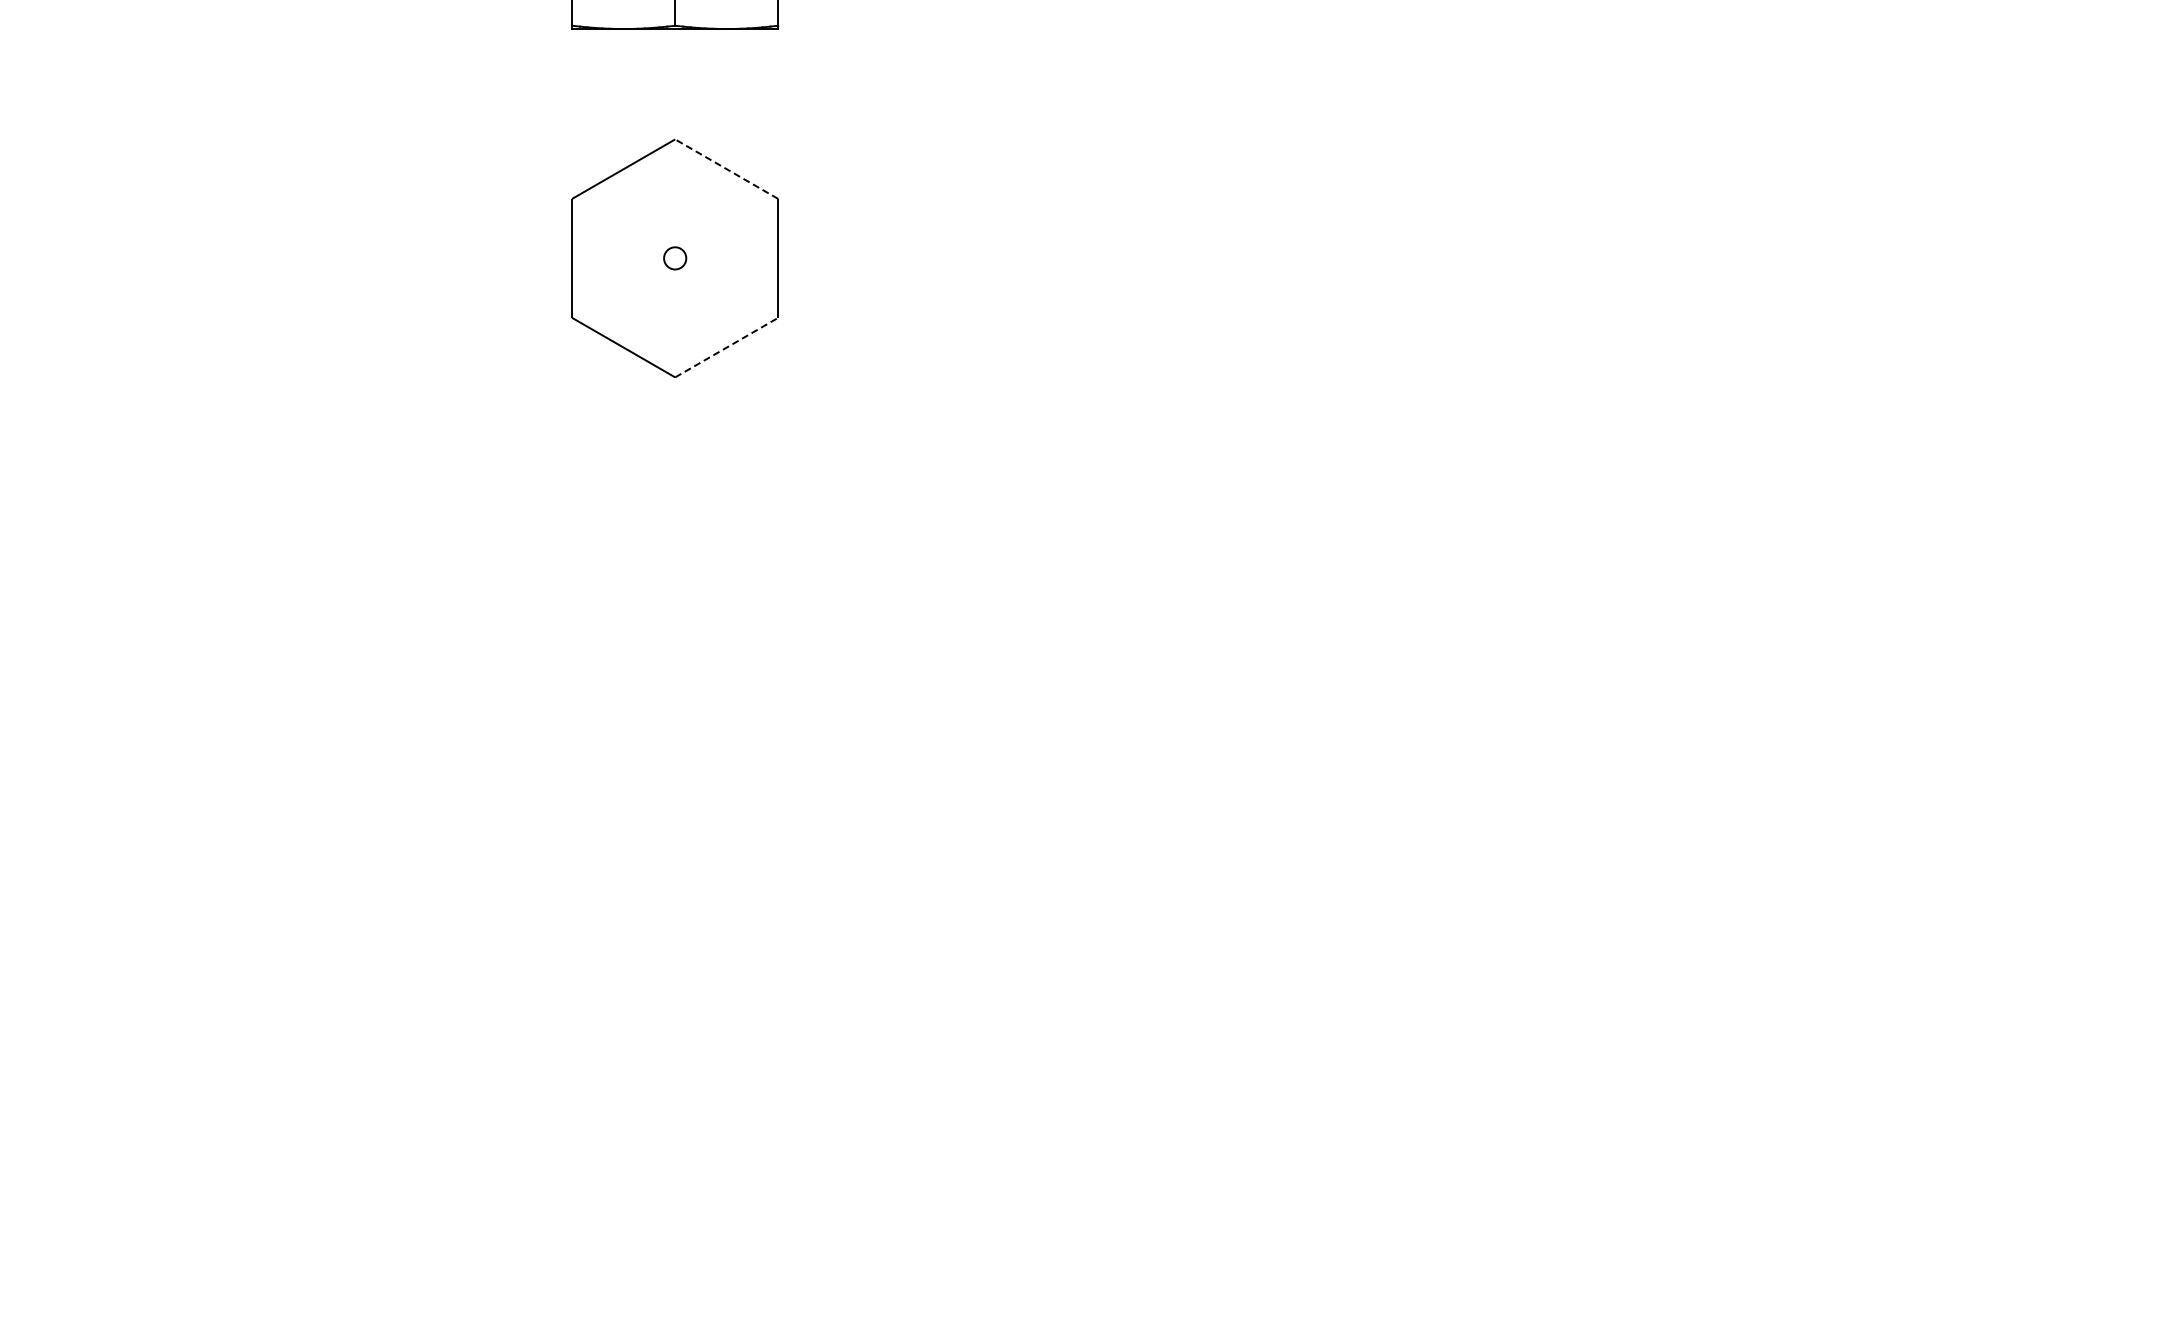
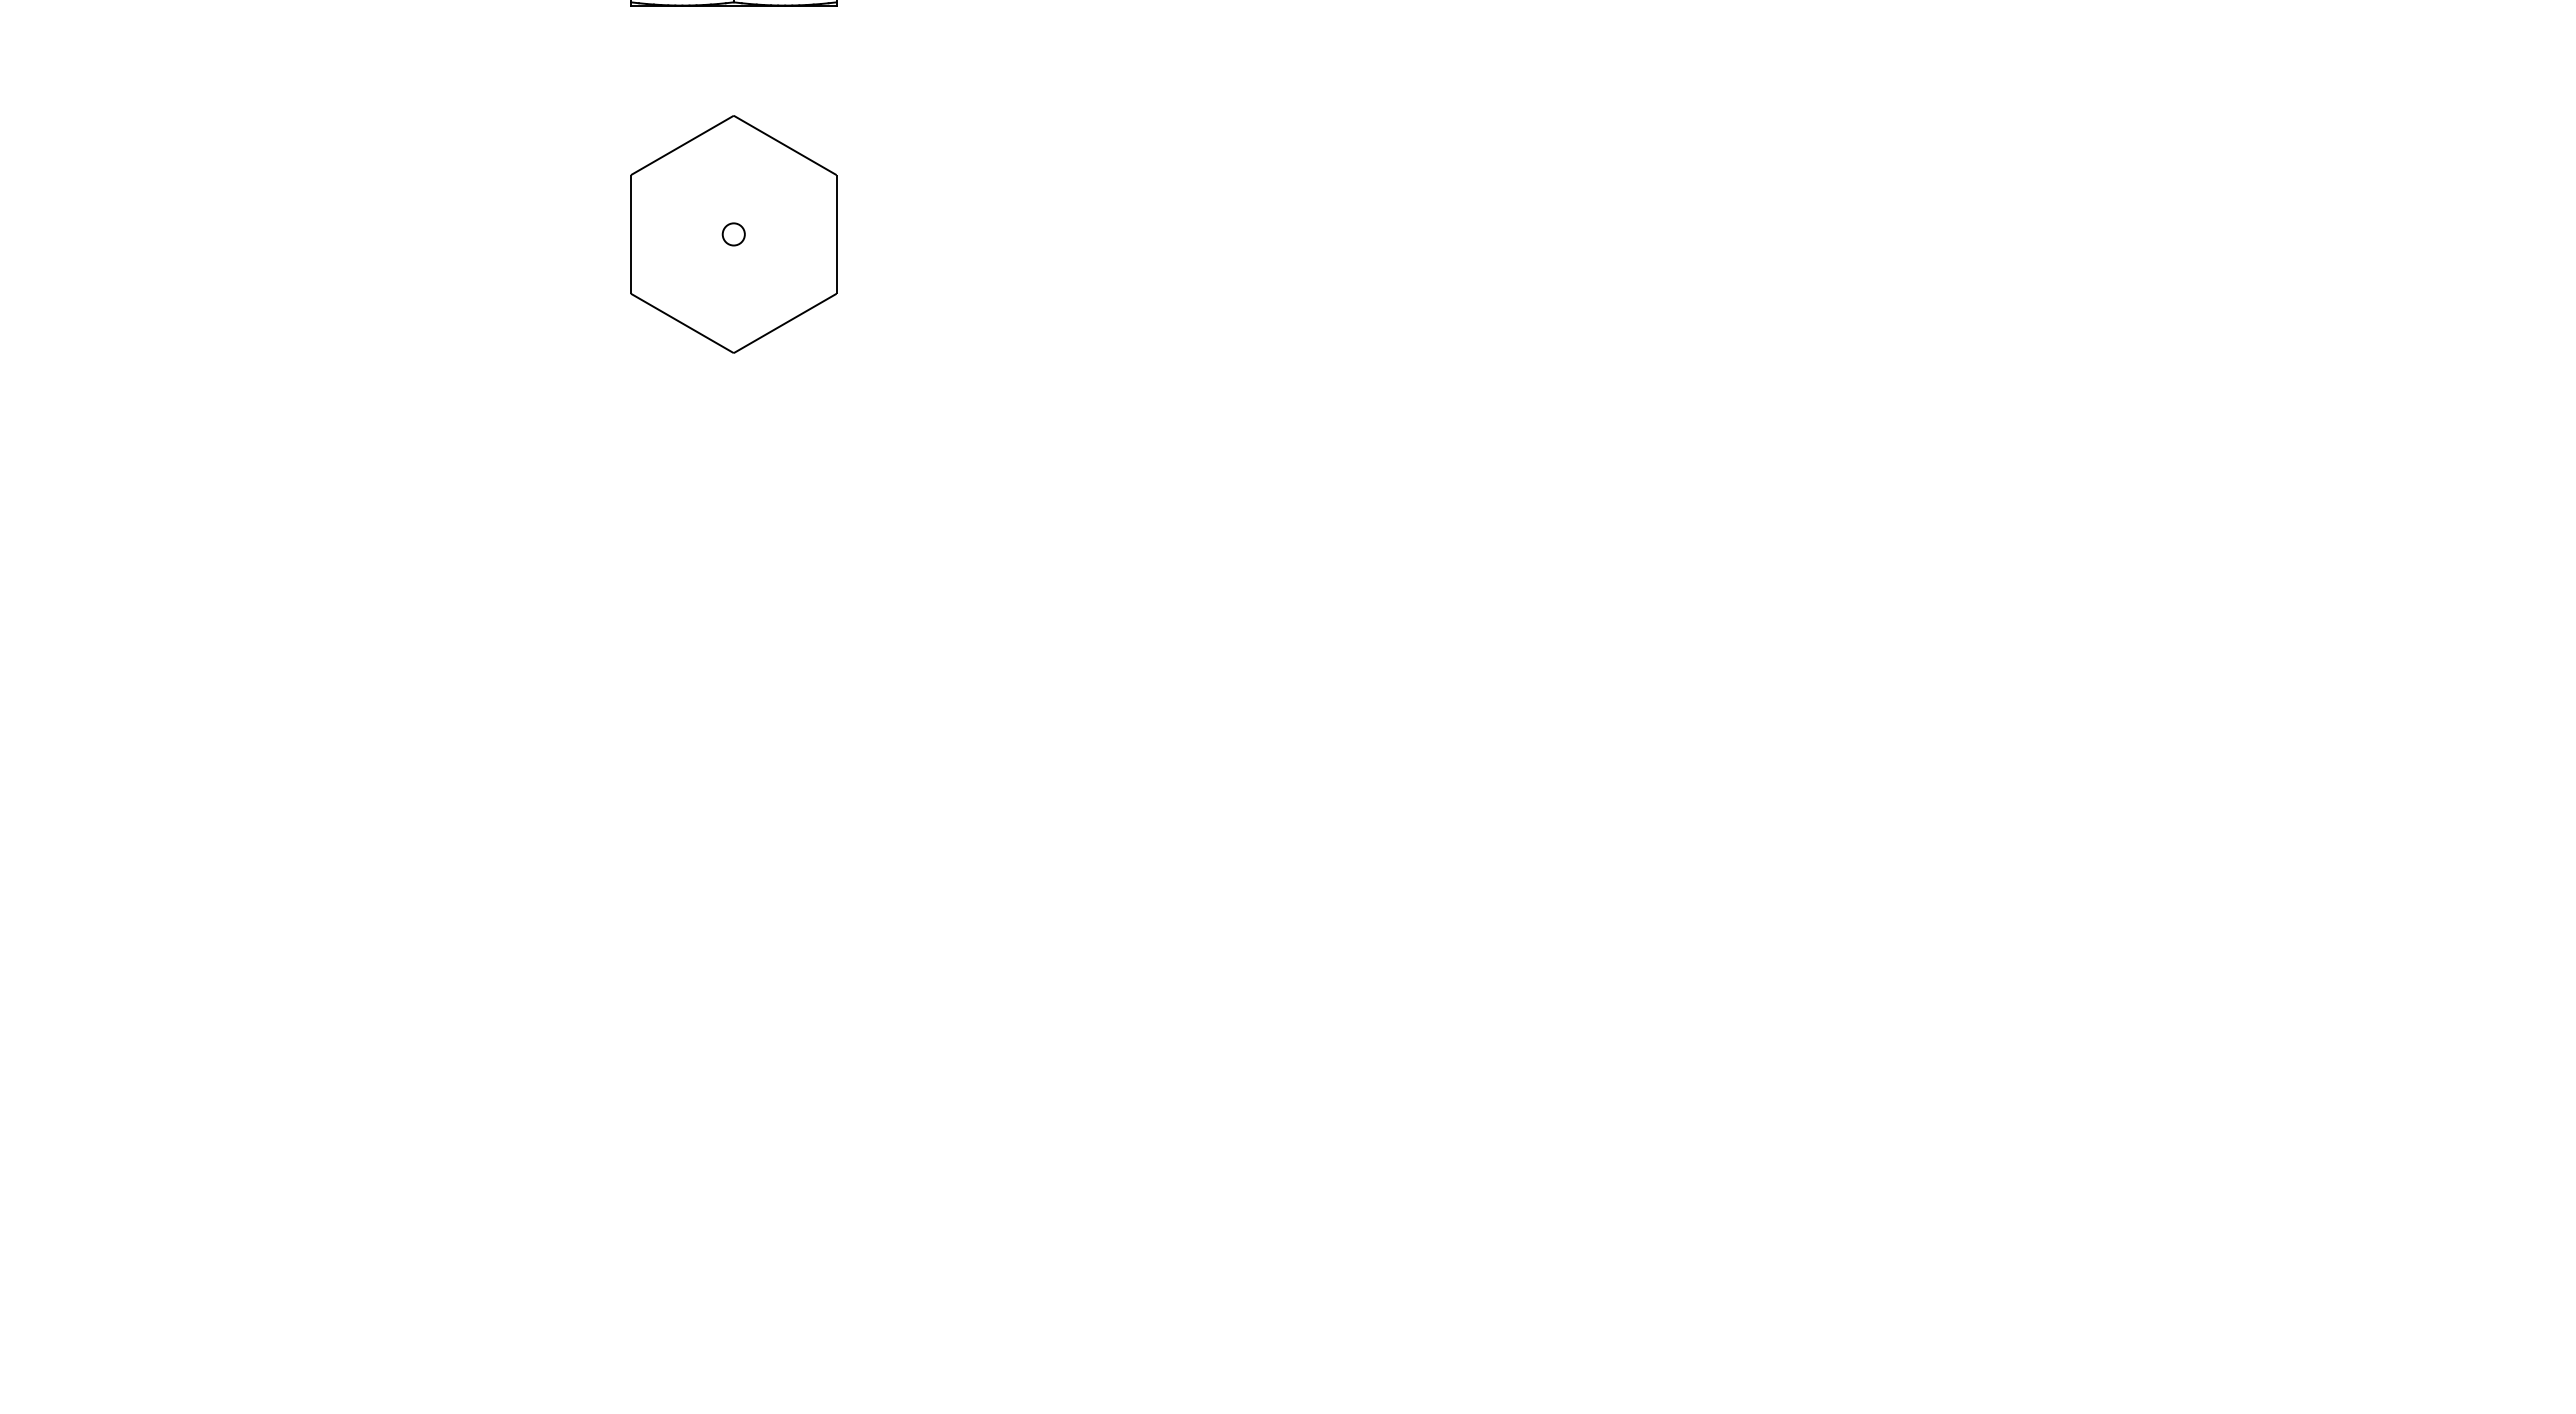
line: (726, 169) -> (784, 145), dashed -> solid
line: (727, 347) -> (785, 323), dashed -> solid

